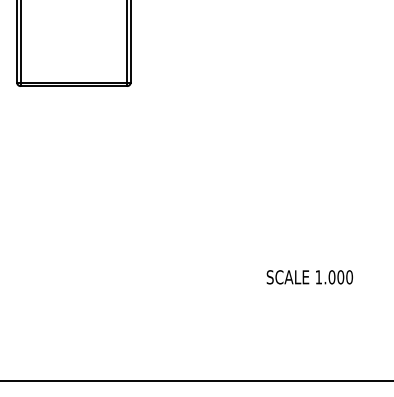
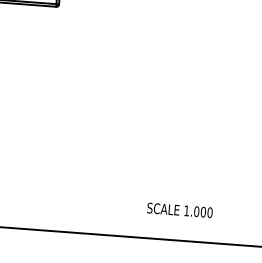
text: (309, 277) -> (179, 210), moved

